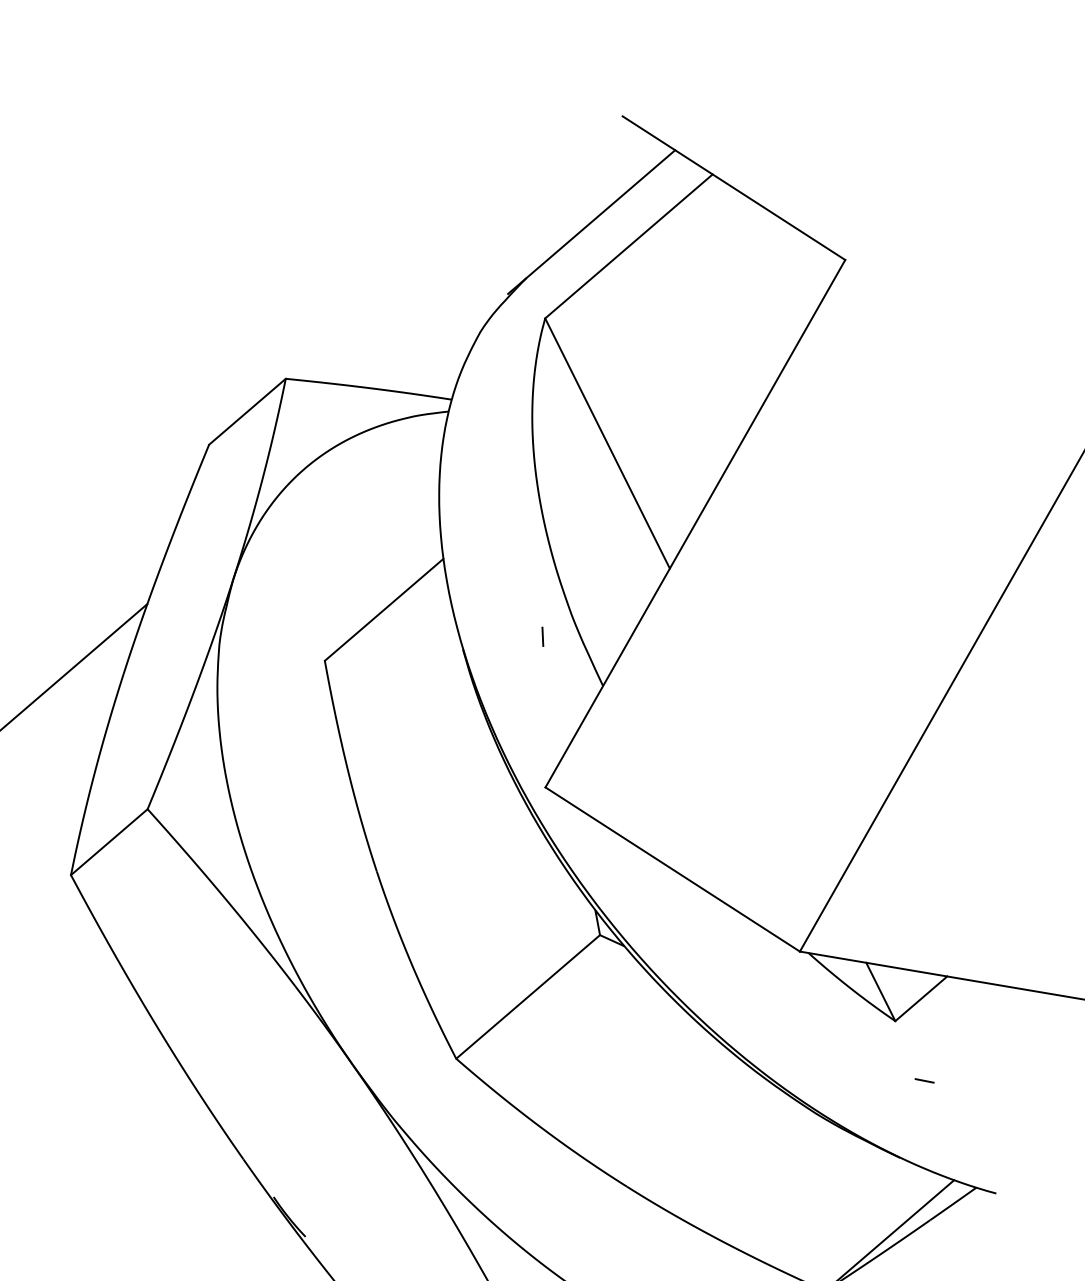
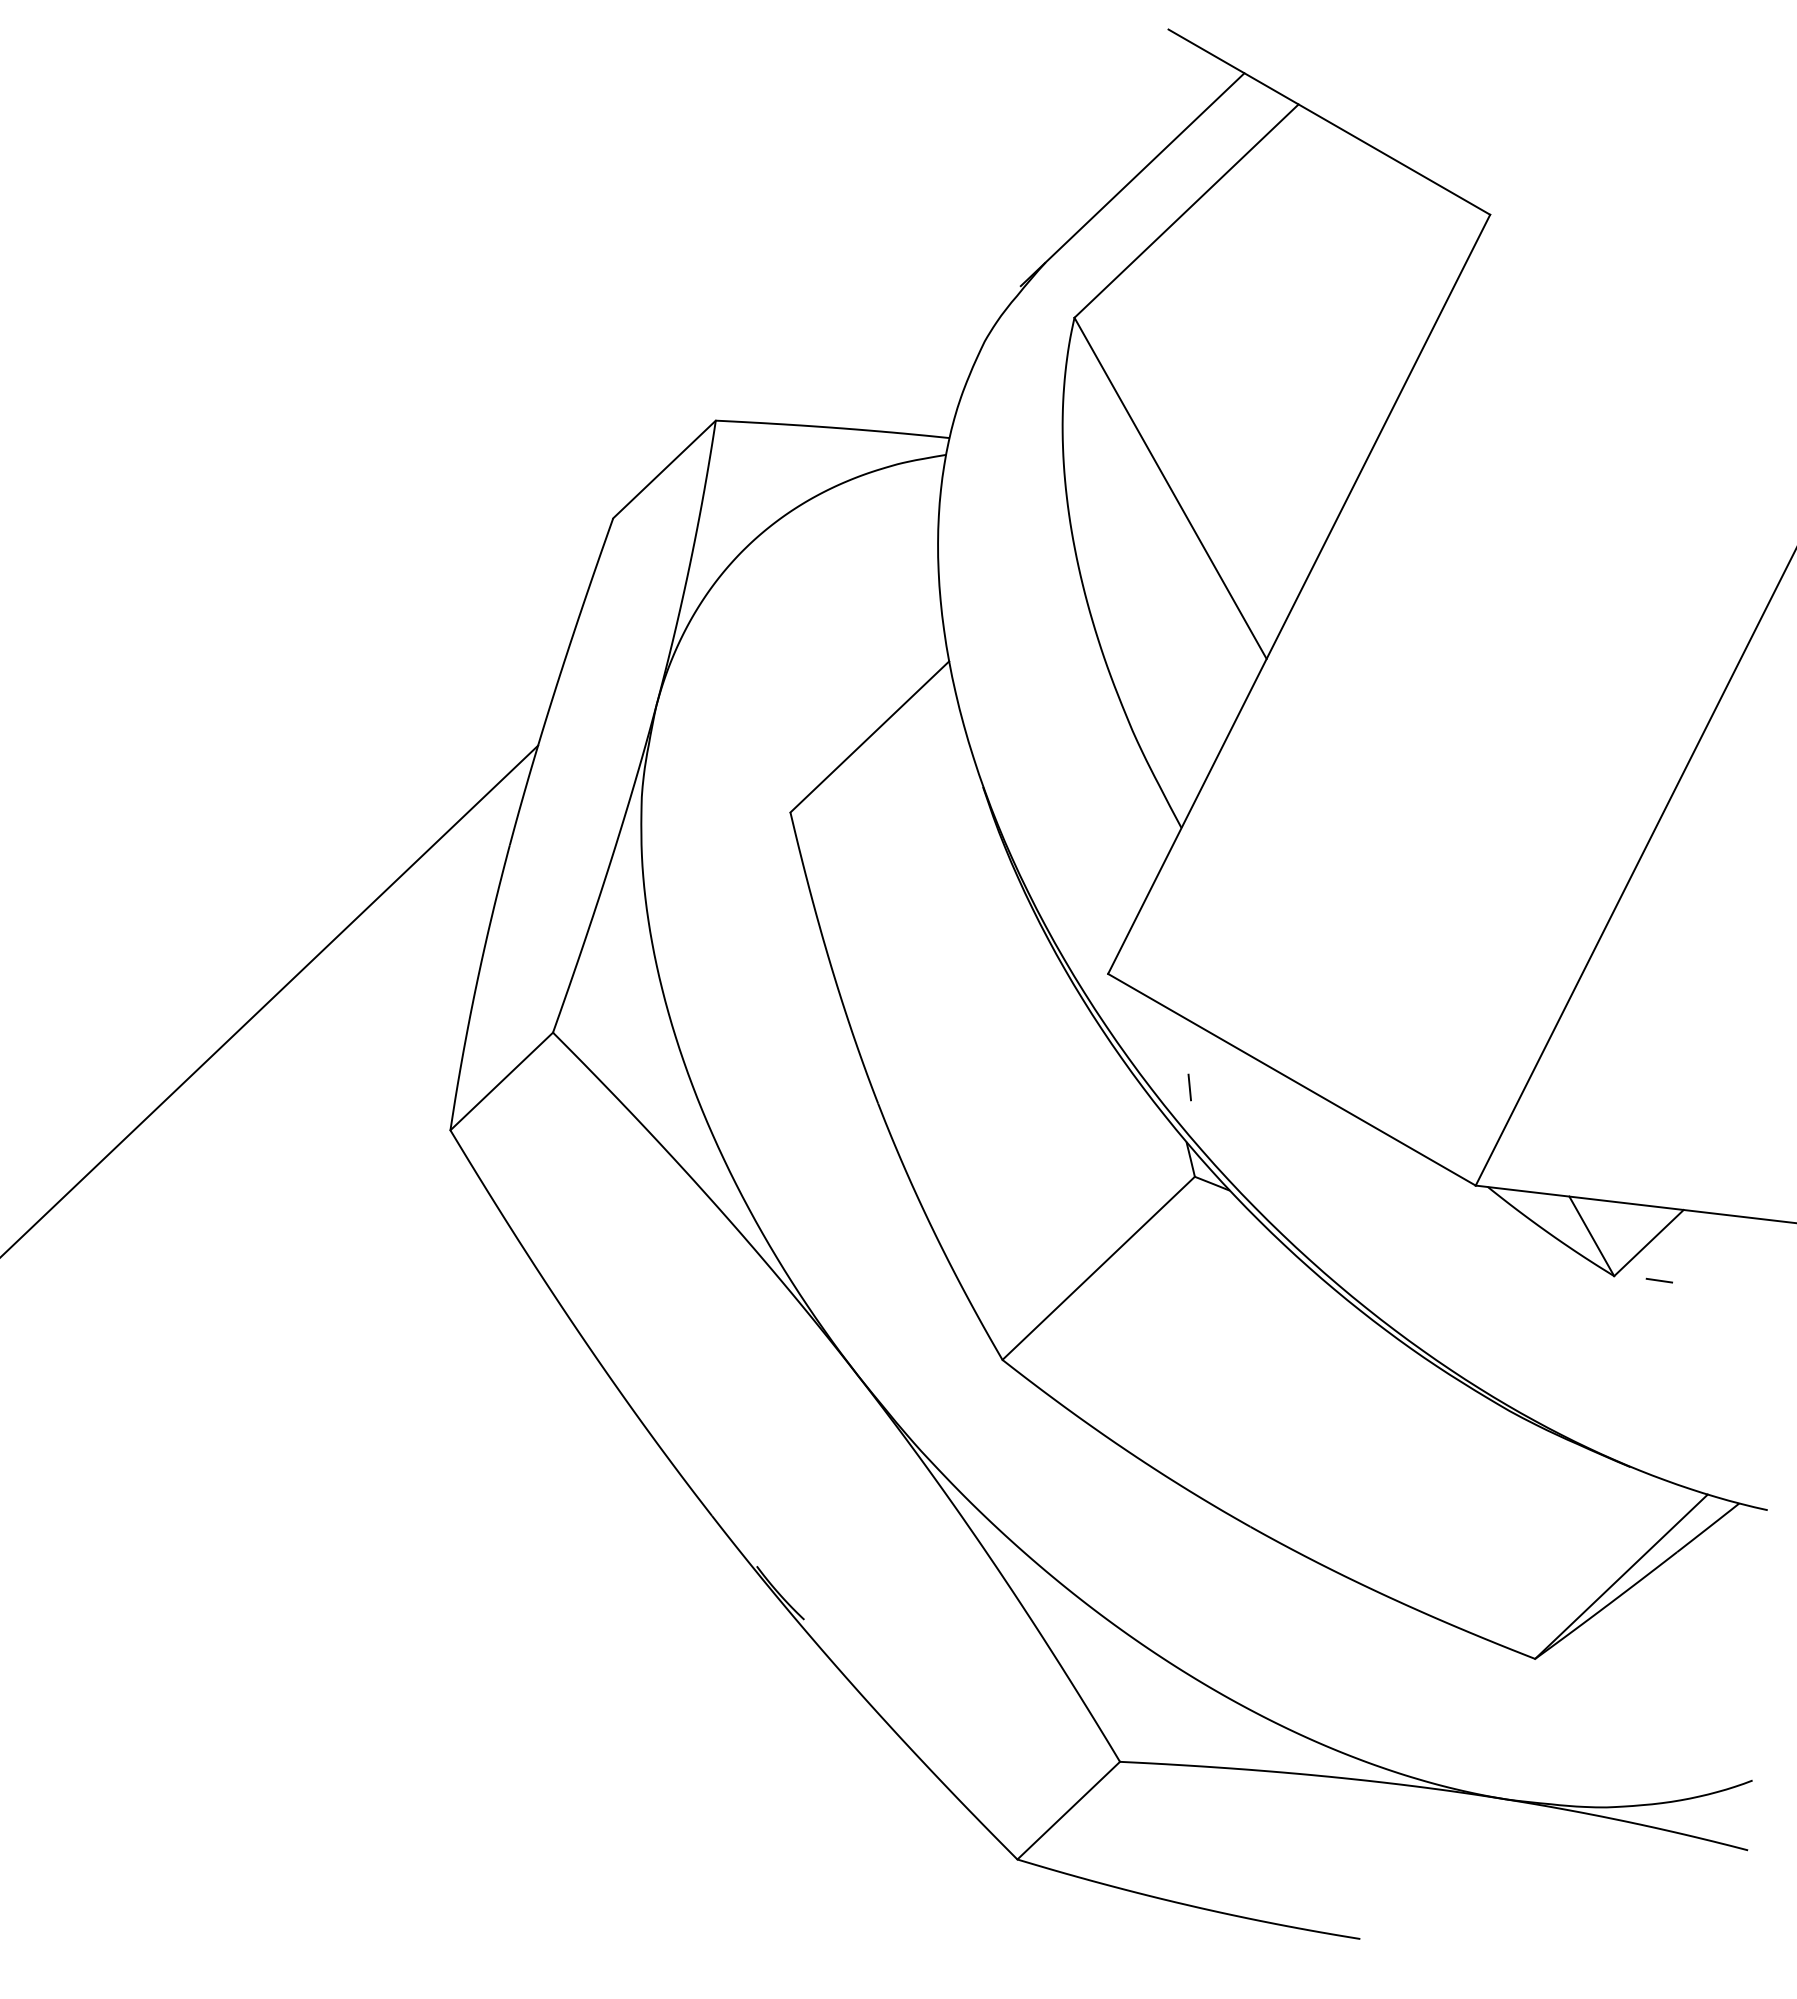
line: (542, 636) -> (1189, 1087), moved
line: (923, 1080) -> (1658, 1280), moved

